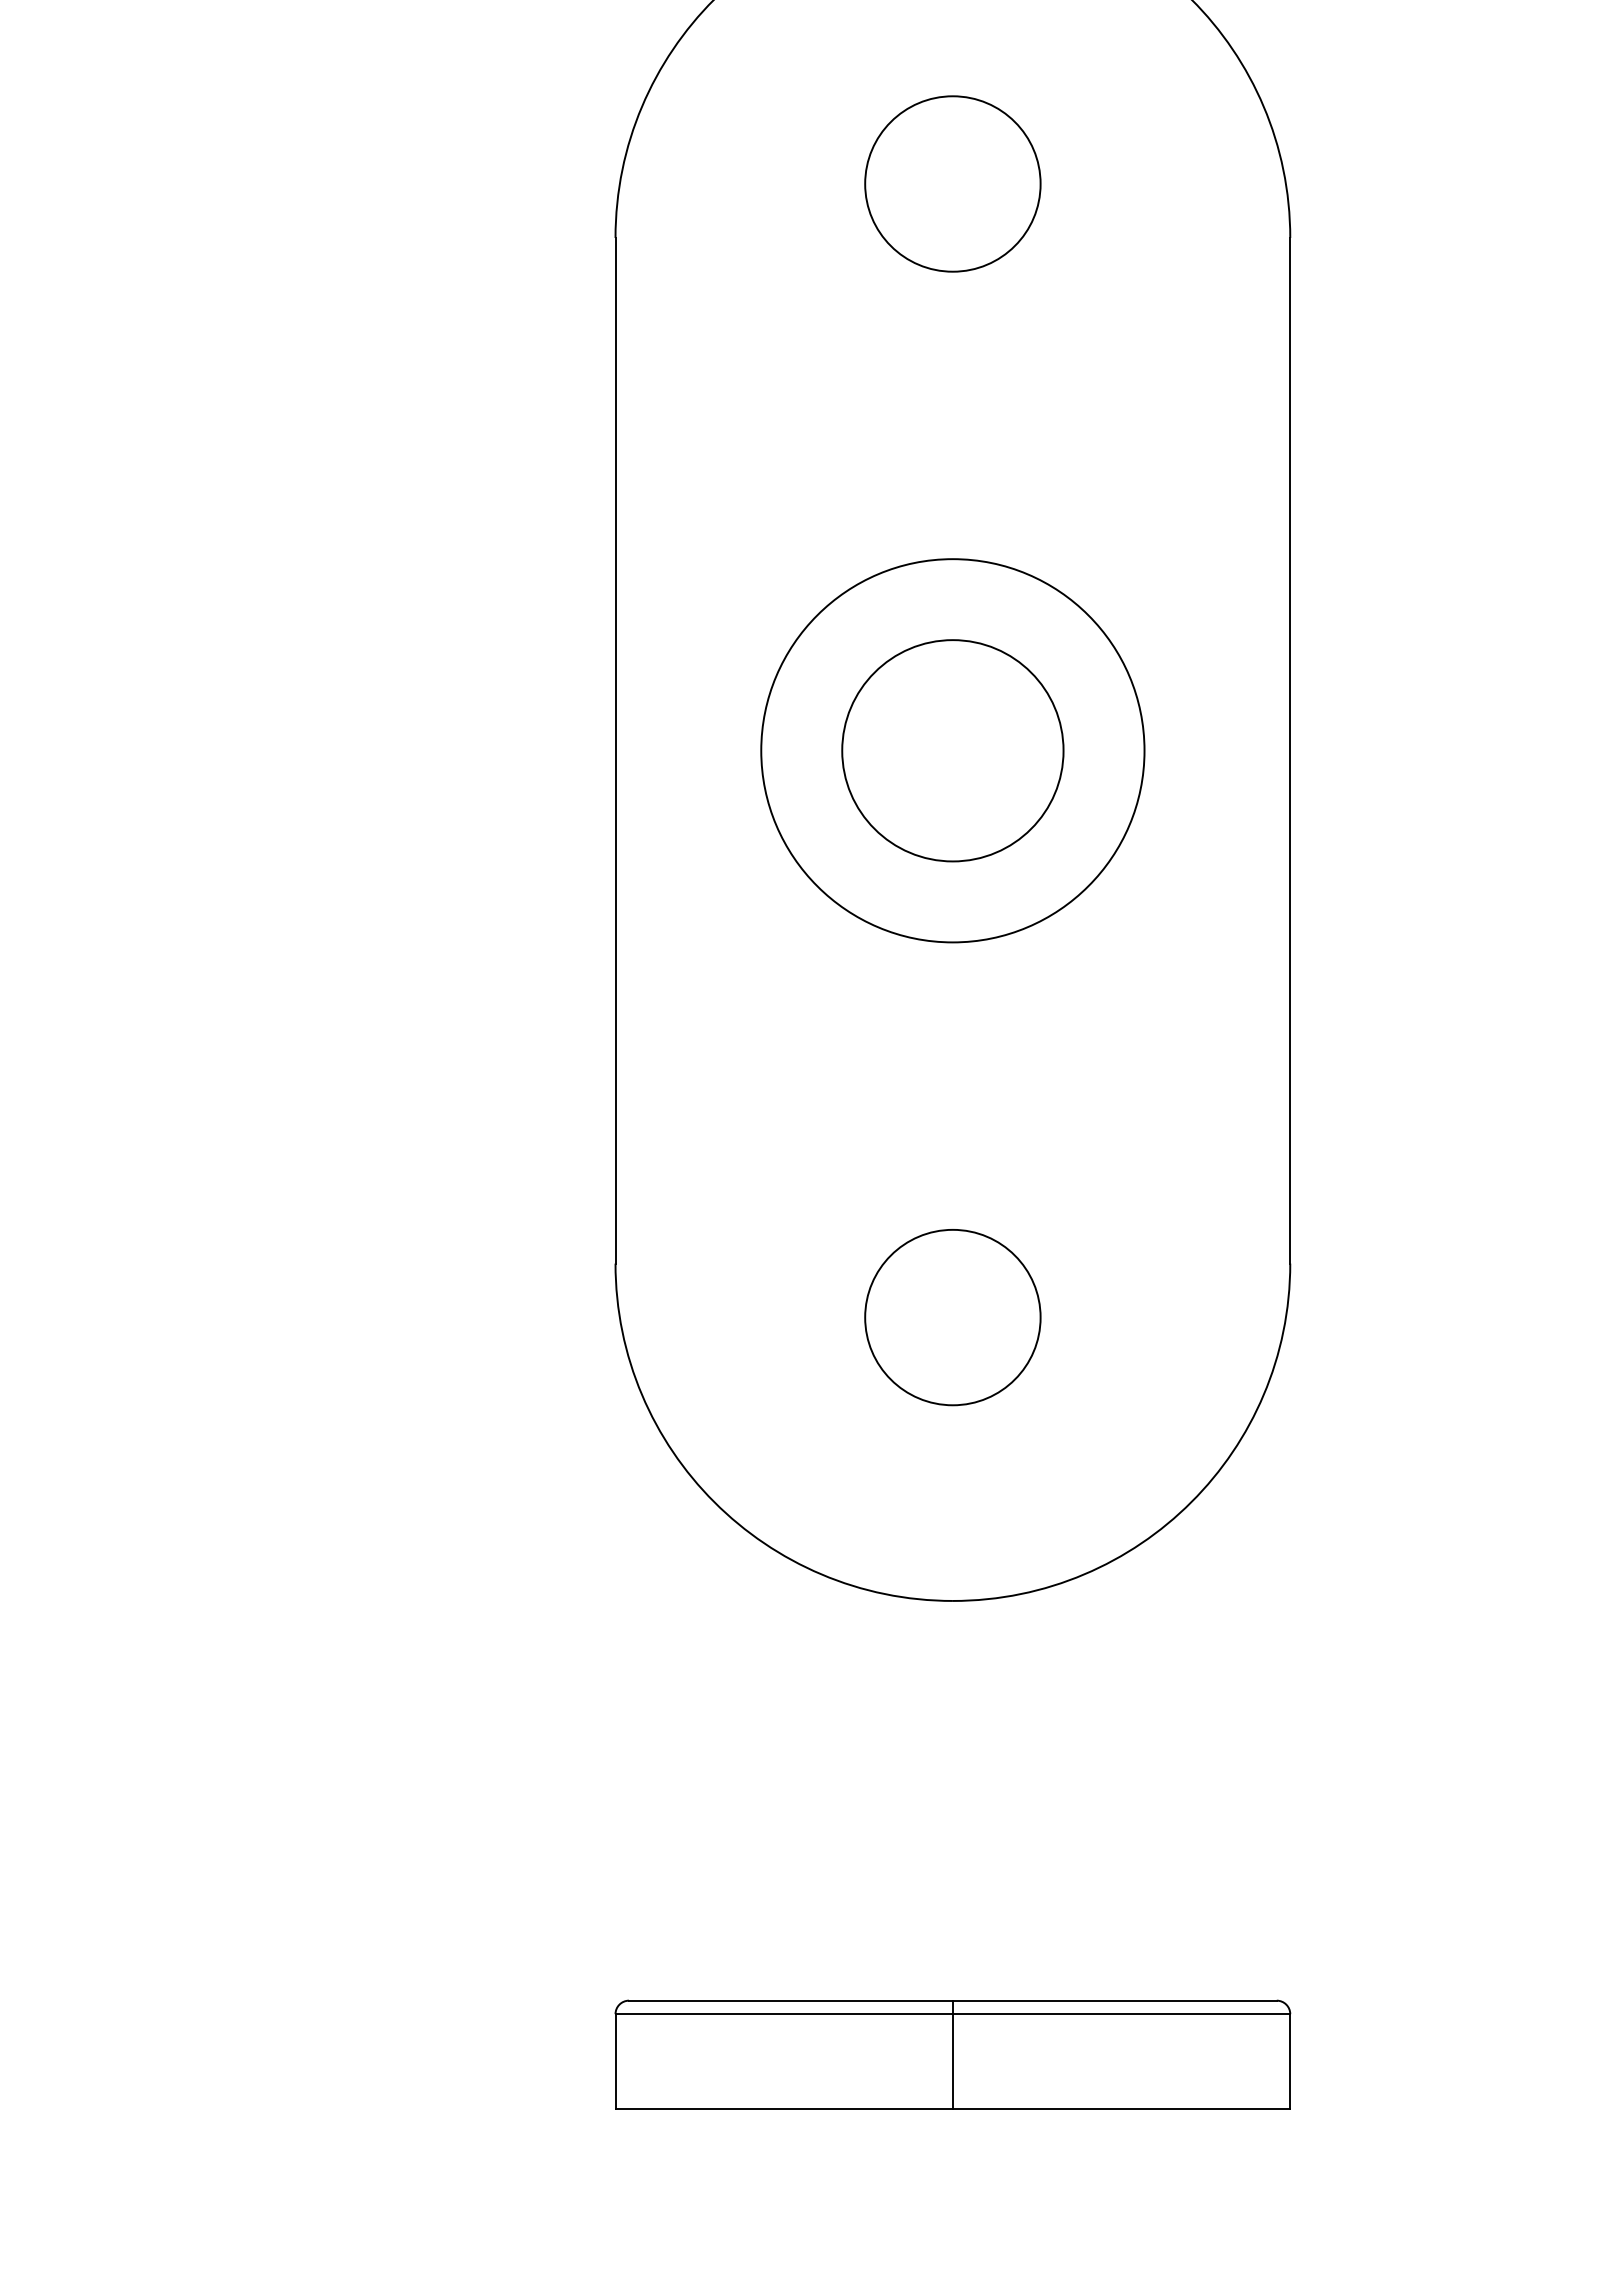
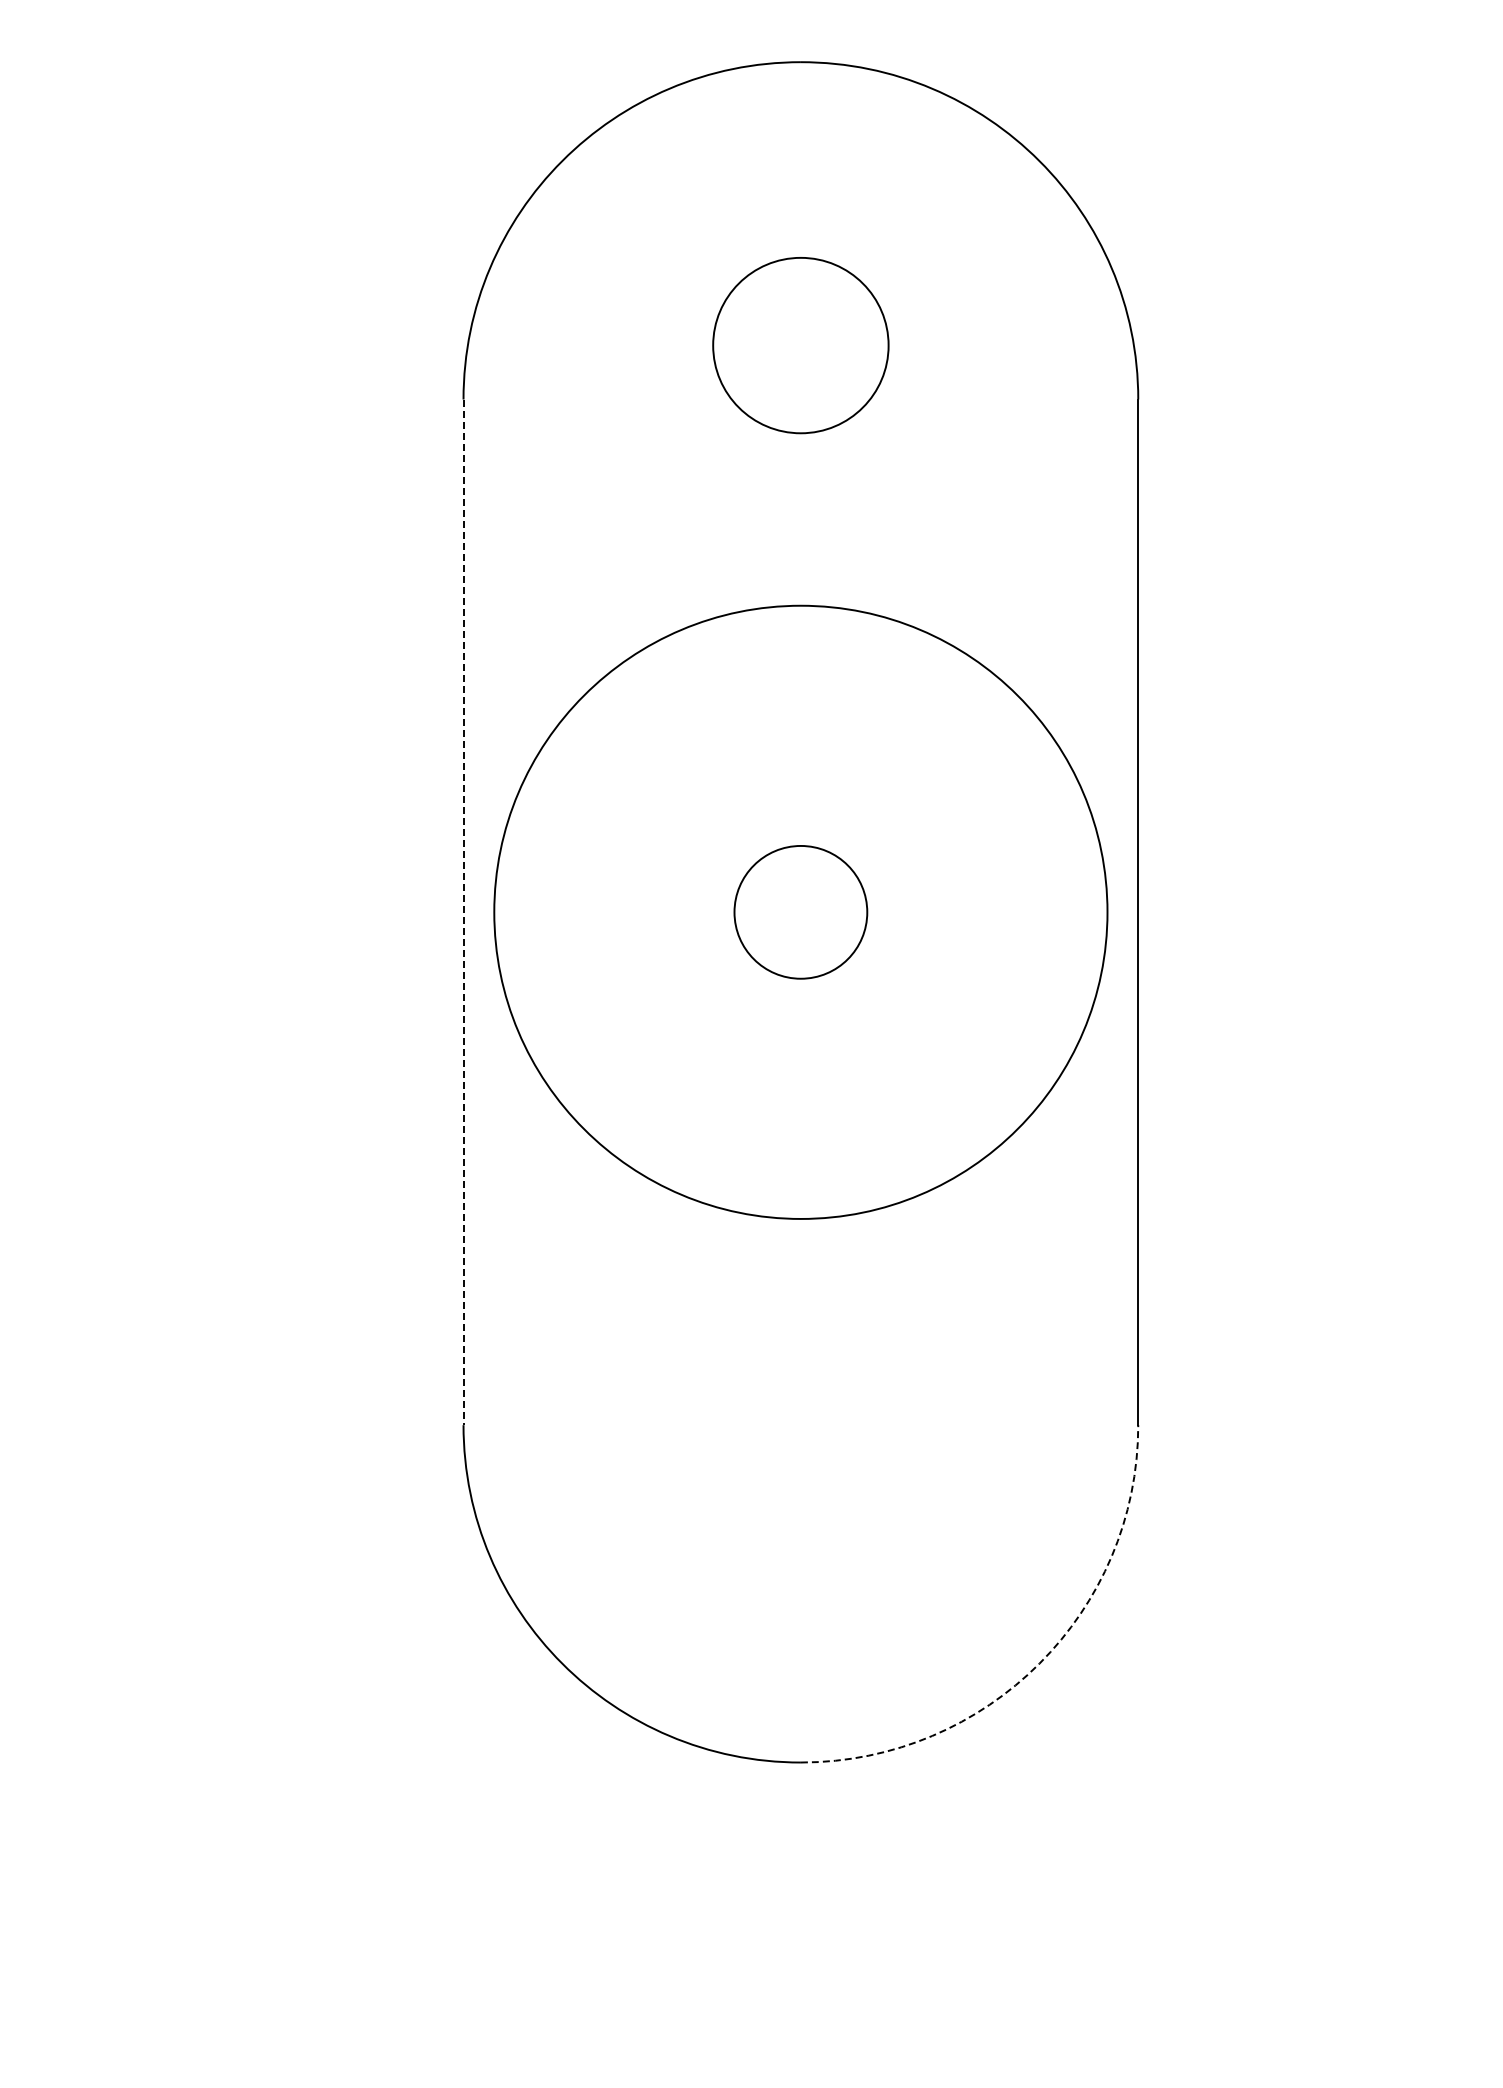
line: (615, 750) -> (463, 912), solid -> dashed
circle: (952, 750) -> (800, 912), size x0.6
circle: (952, 750) -> (800, 912), size x1.6
circle: (952, 1317) -> (800, 1479), removed
arc: (1191, 1502) -> (1039, 1664), solid -> dashed

